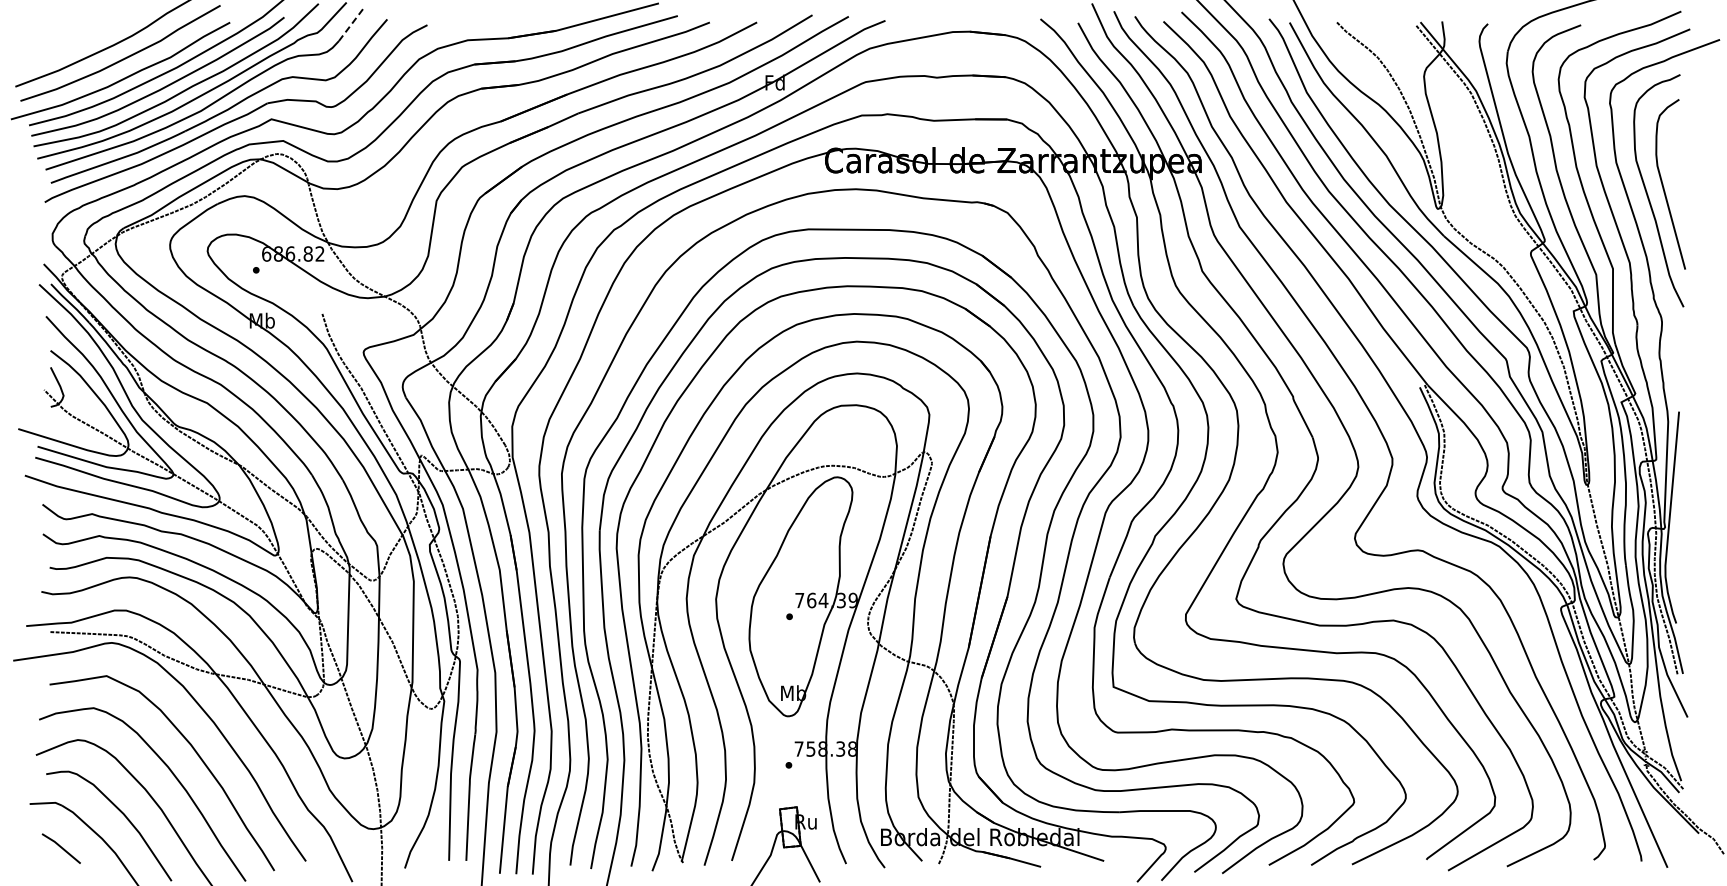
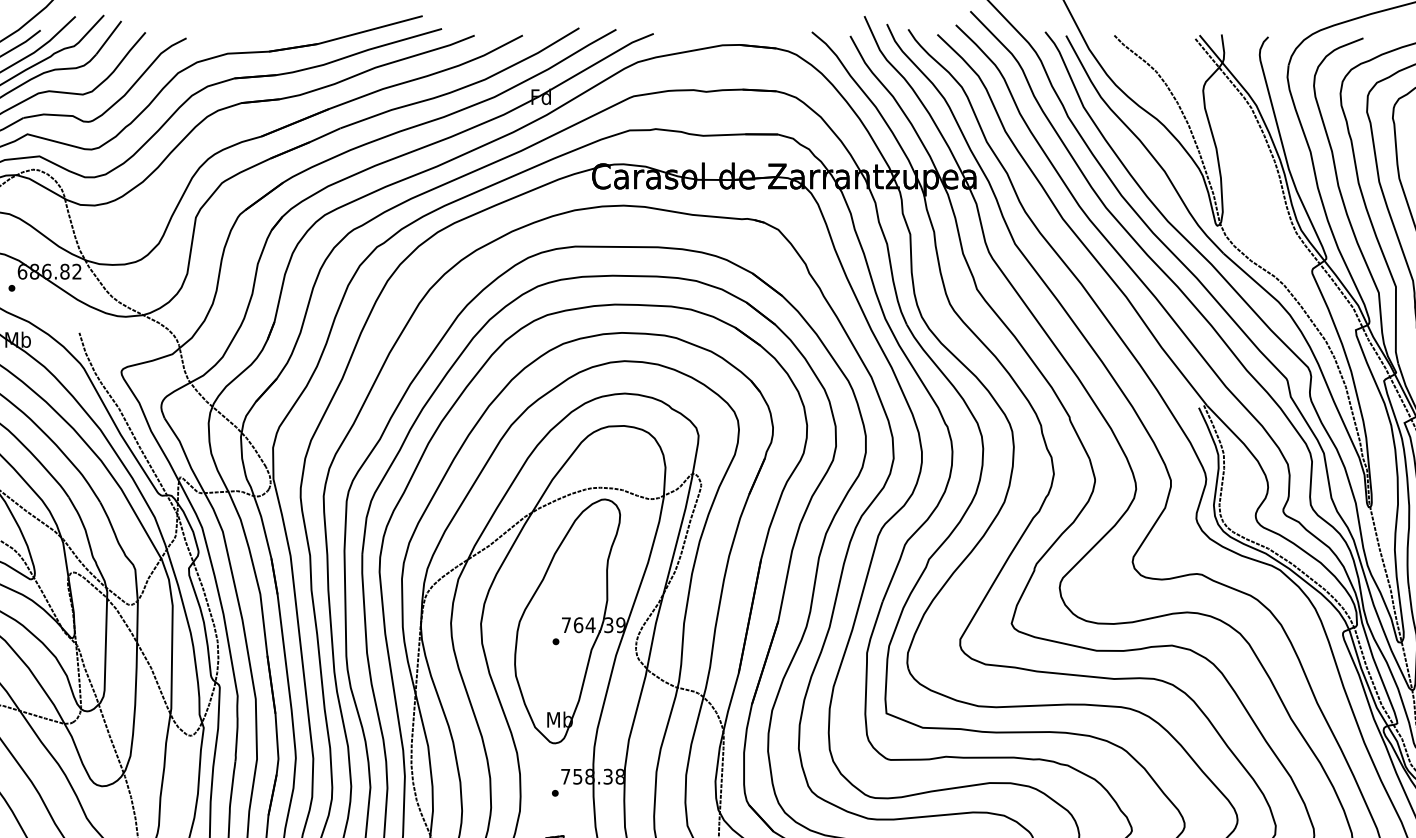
line: (351, 24) -> (109, 37), dashed -> solid

